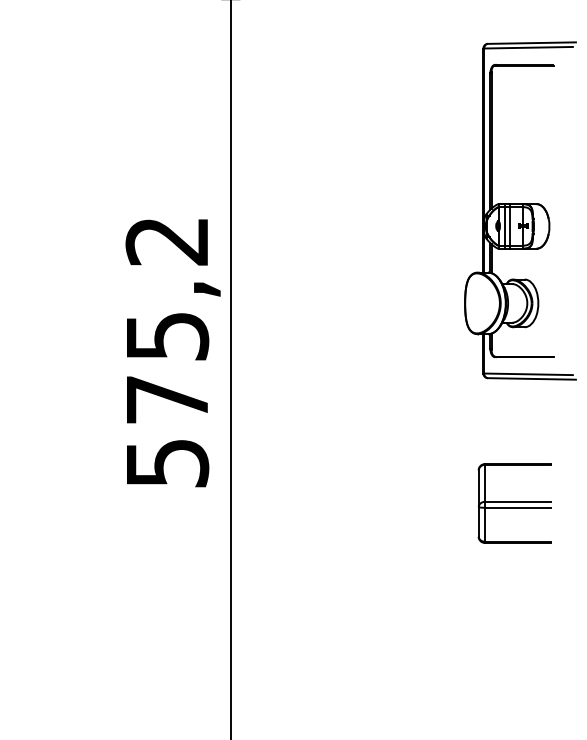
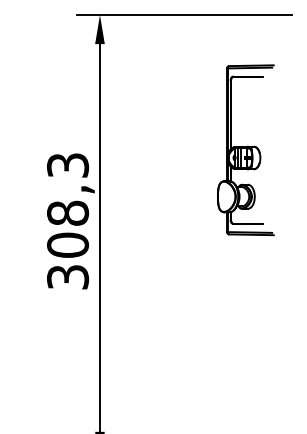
text: (168, 350) -> (68, 220), 575,2 -> 308,3
part: (513, 503) -> (242, 297), removed

